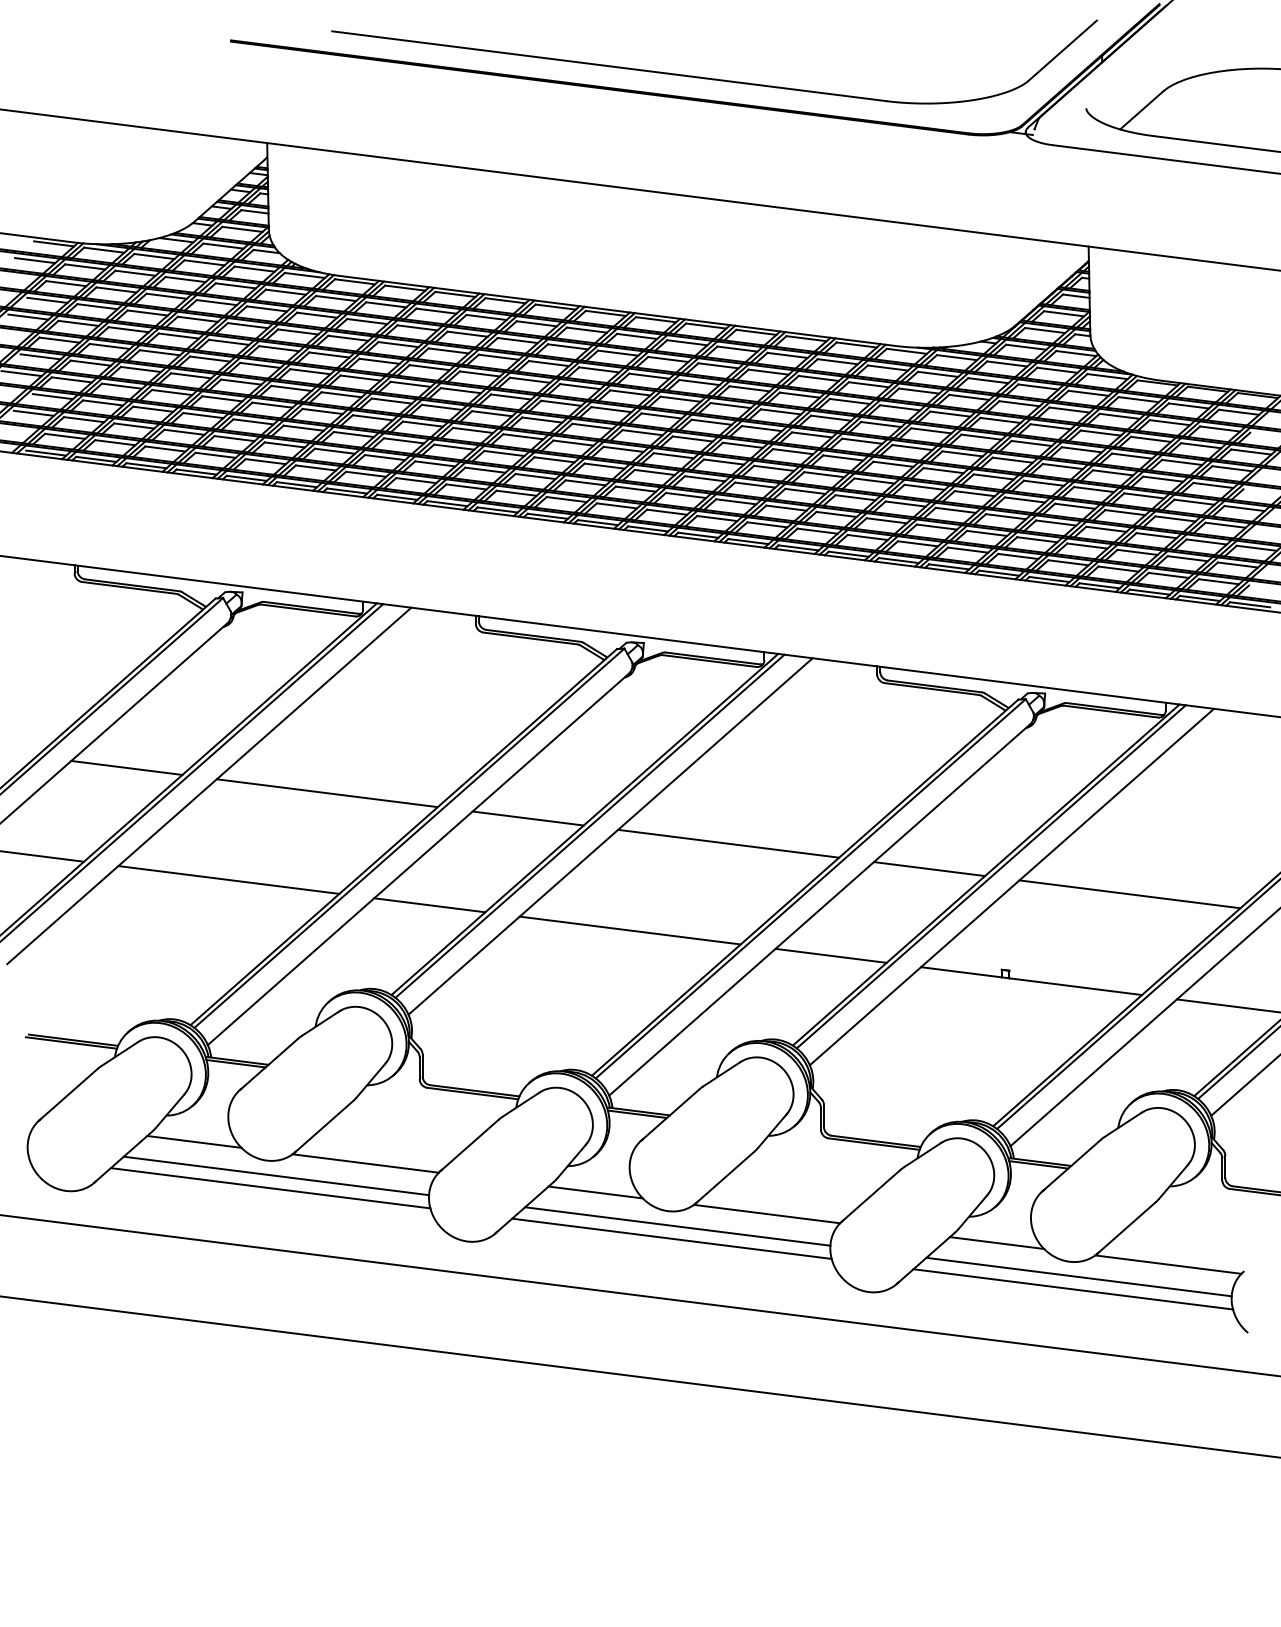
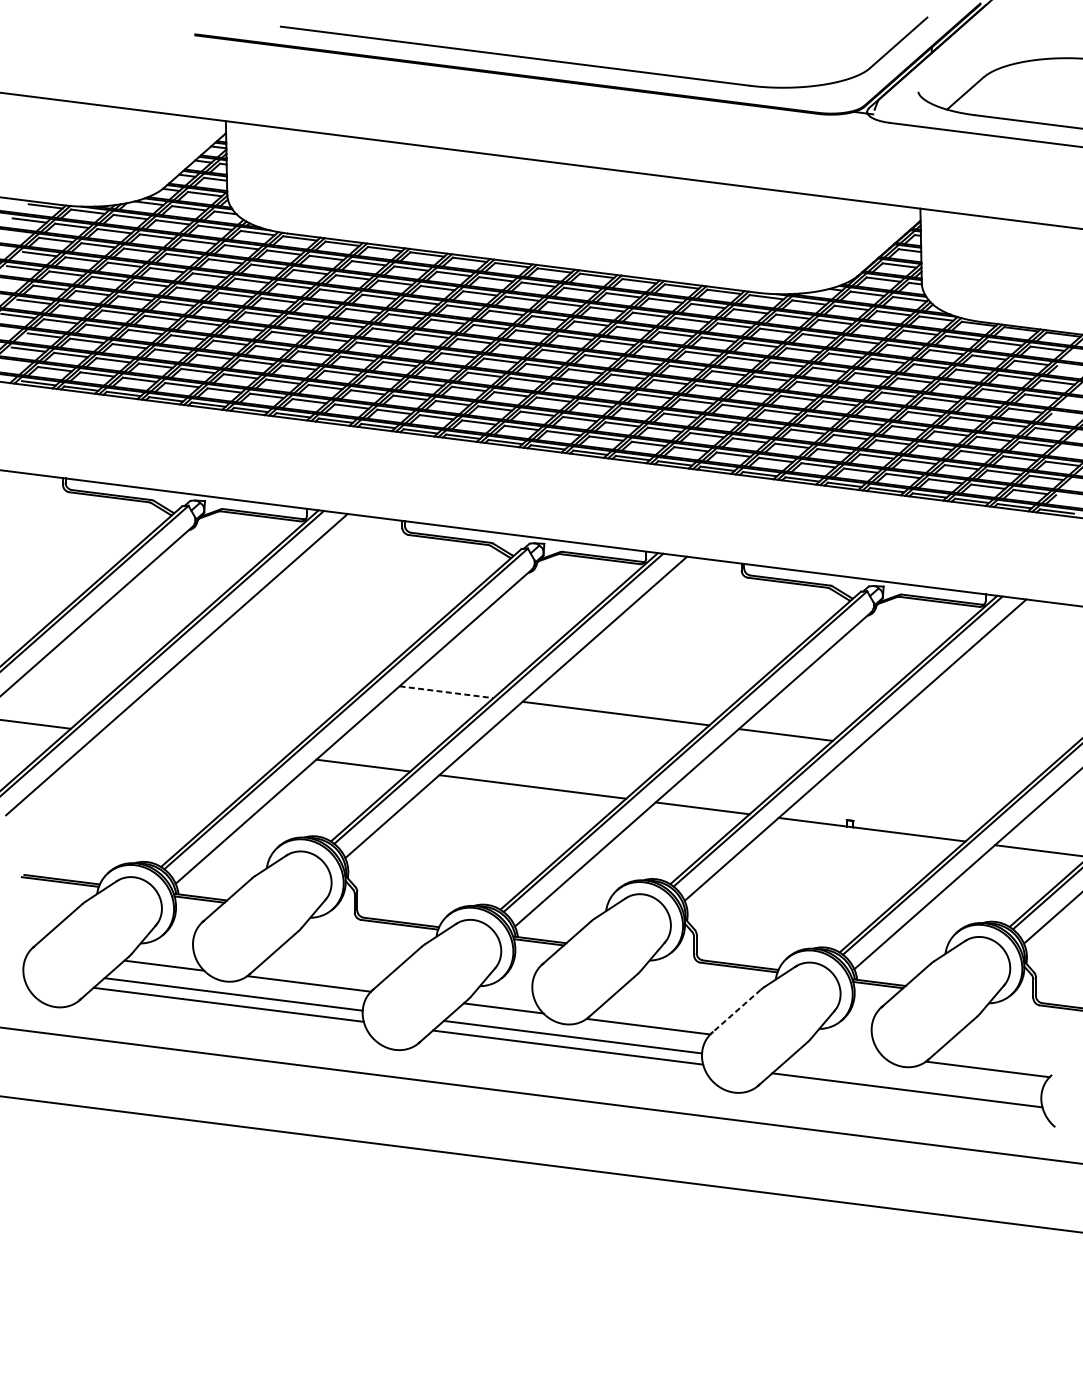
line: (126, 767) -> (106, 649), removed
line: (326, 793) -> (276, 671), removed
line: (528, 818) -> (446, 692), solid -> dashed
line: (228, 879) -> (193, 743), removed
line: (1129, 894) -> (954, 756), removed
line: (871, 1195) -> (736, 1010), solid -> dashed
line: (996, 1243) -> (842, 1051), removed
line: (1078, 1276) -> (911, 1079), removed

